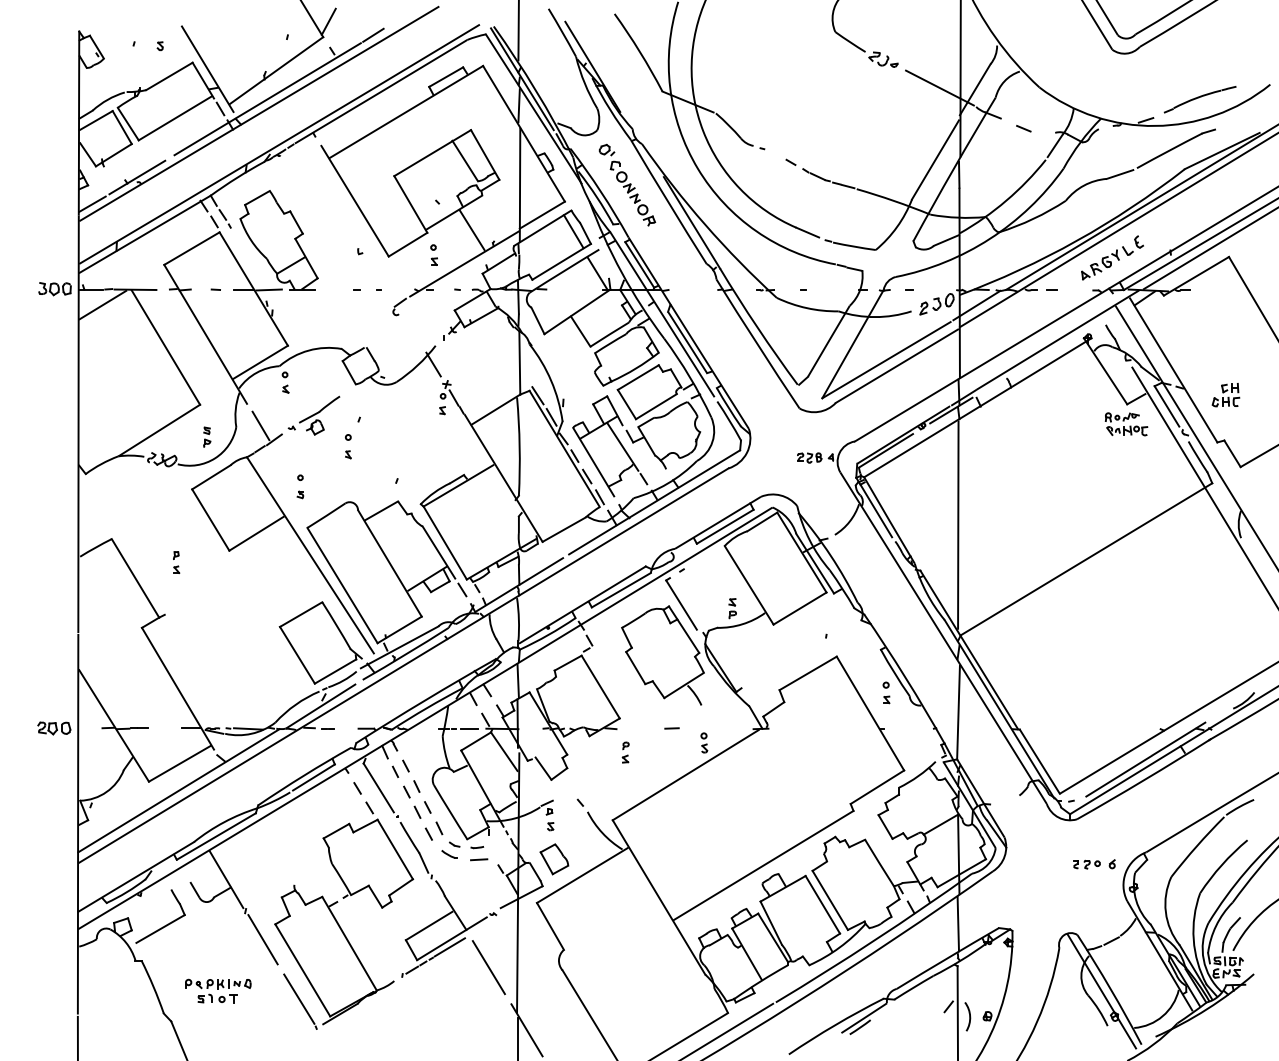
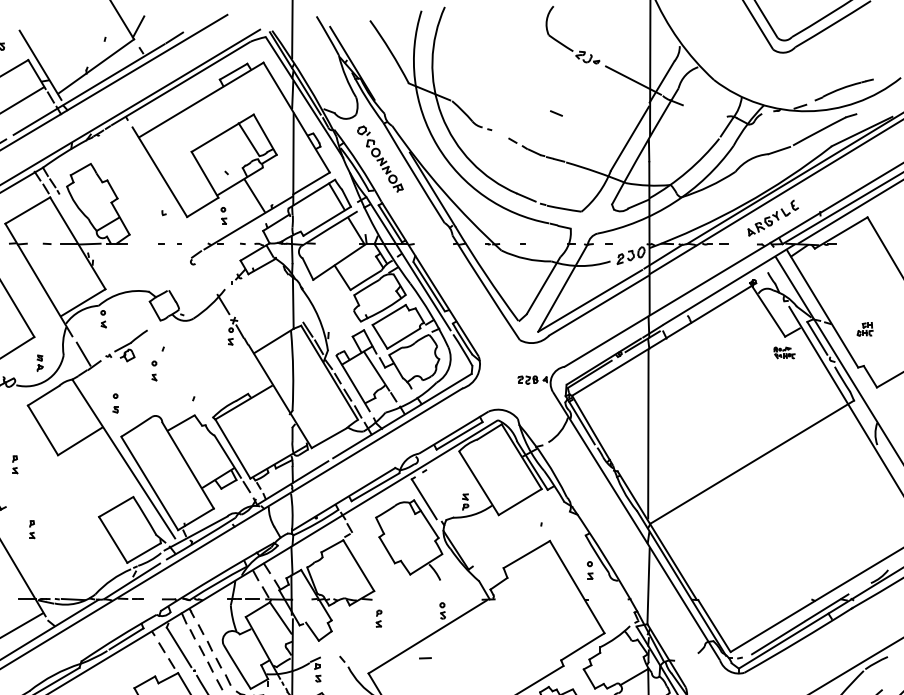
line: (1023, 128) -> (556, 113), moved
part: (1225, 395) -> (864, 329), size x0.7
part: (1126, 424) -> (784, 353), size x0.6
part: (197, 642) -> (32, 529), added
line: (671, 728) -> (425, 658), moved

